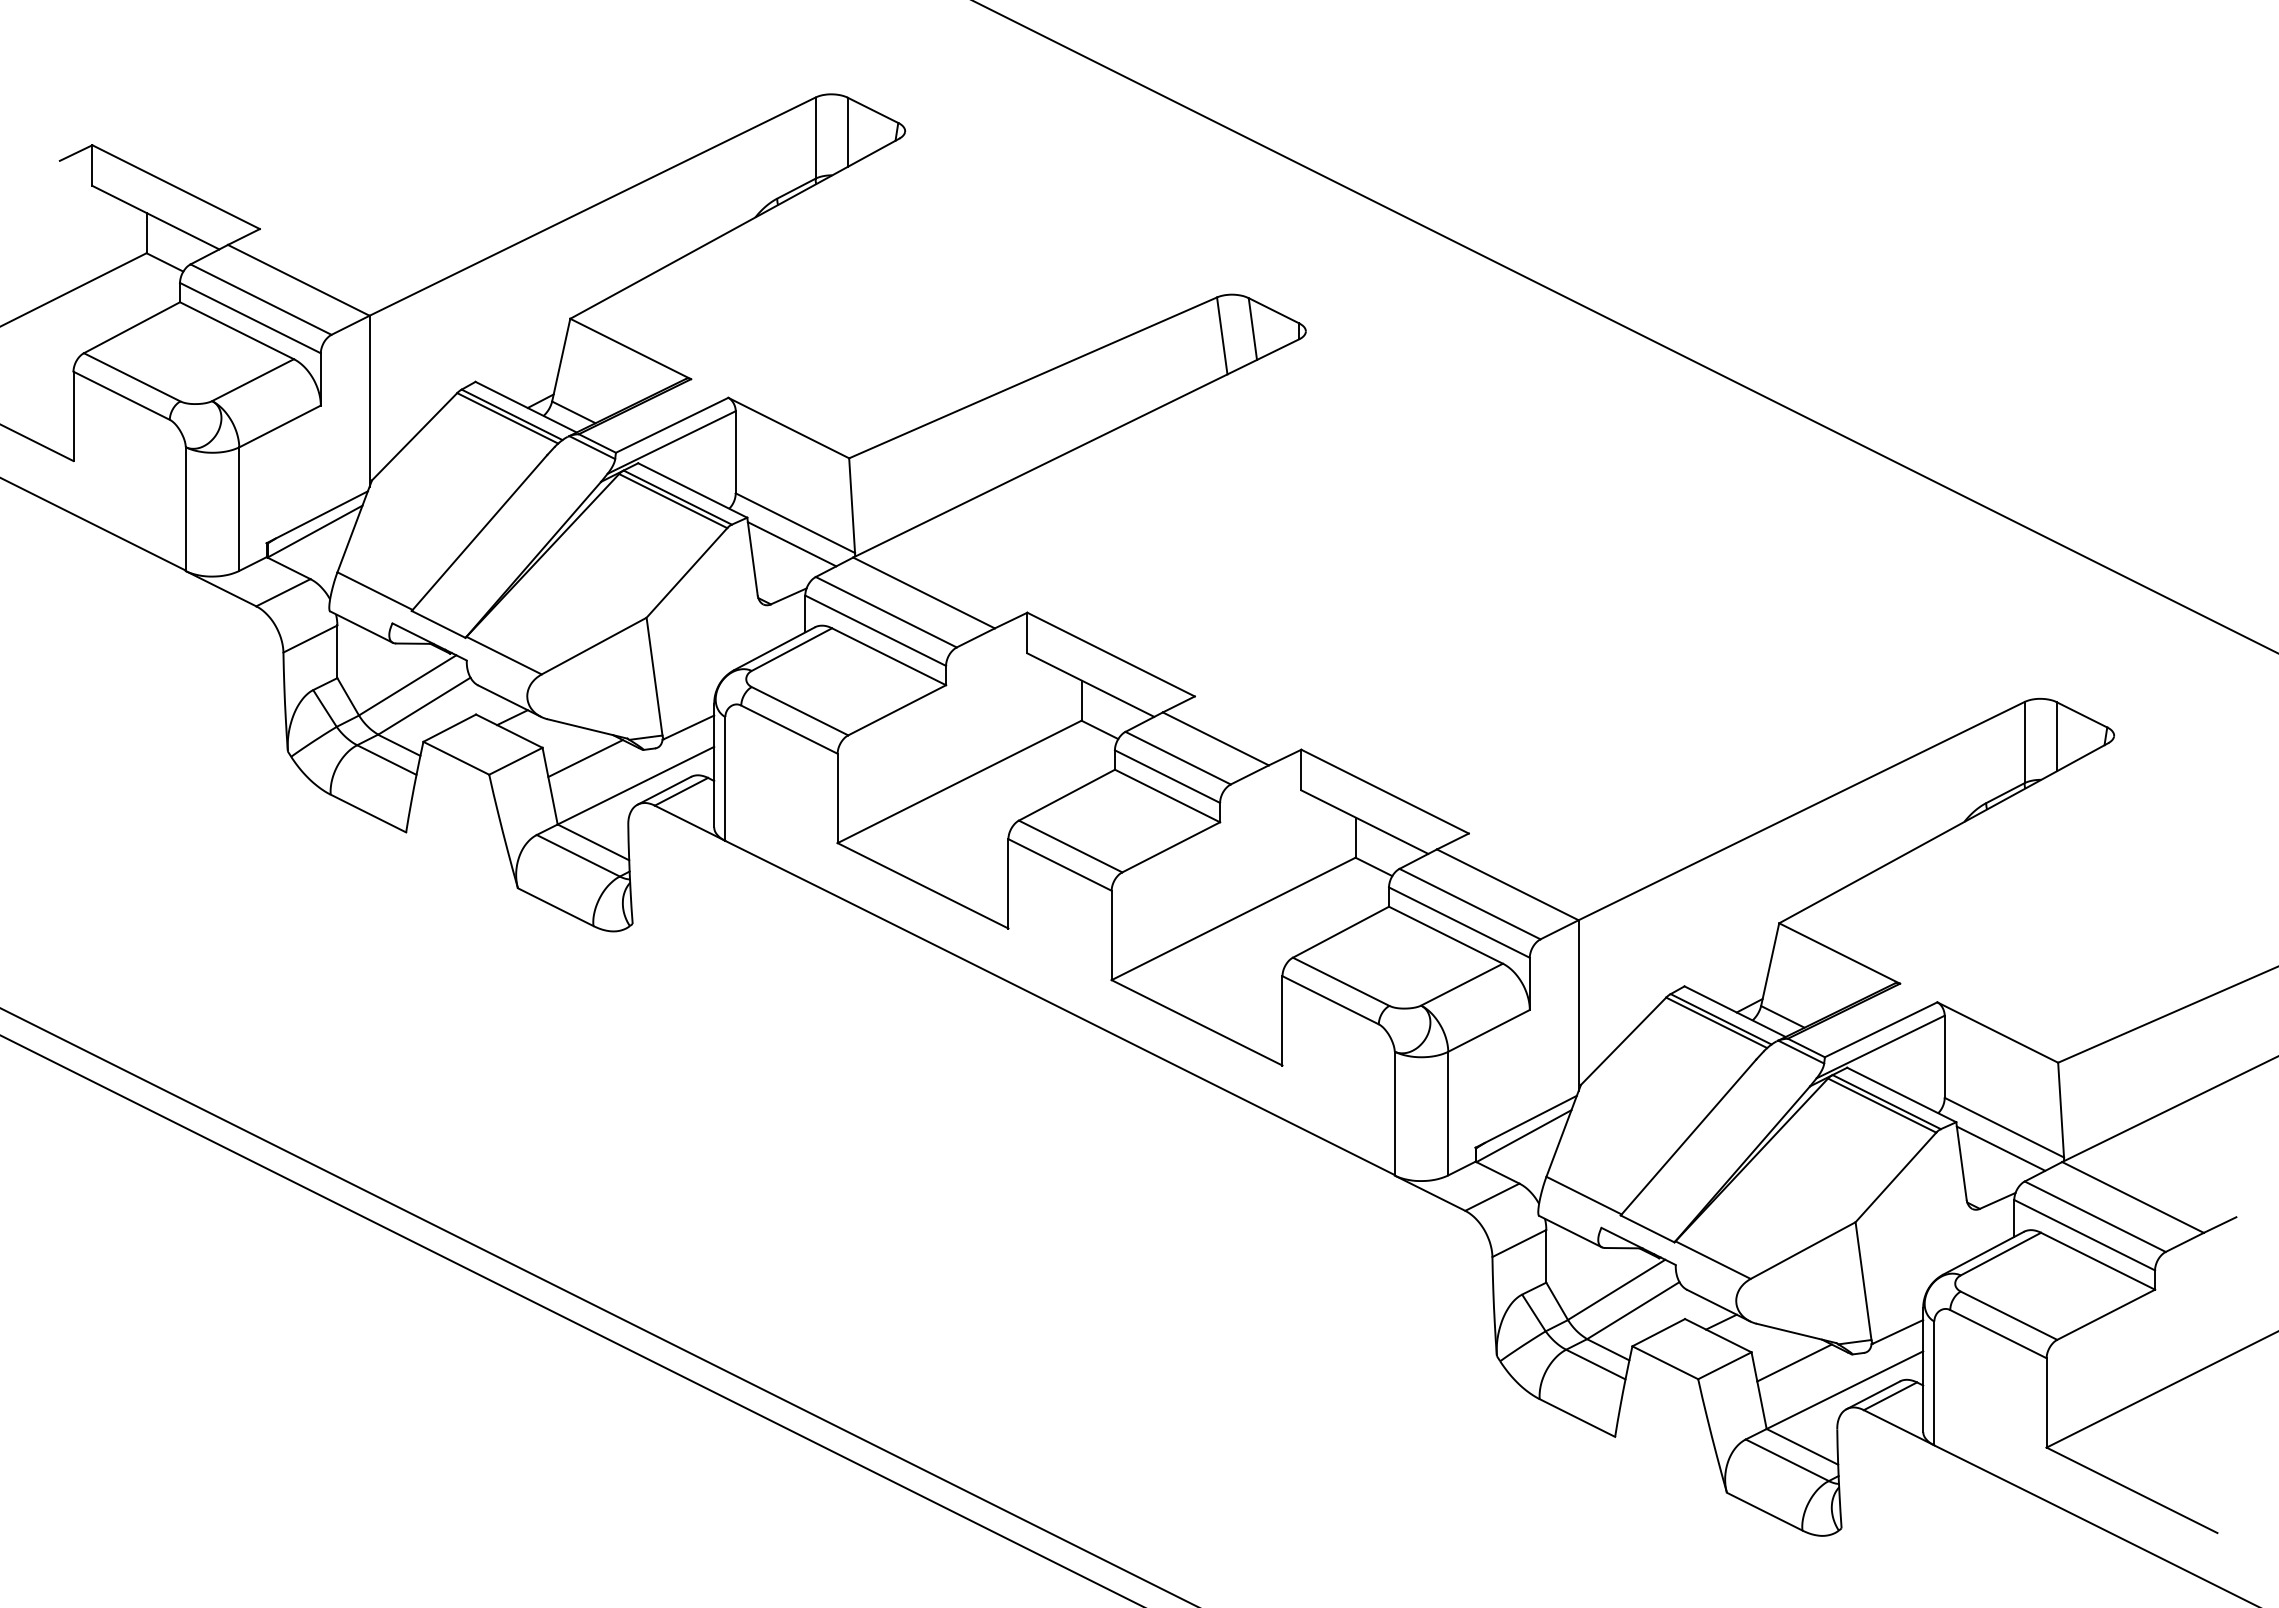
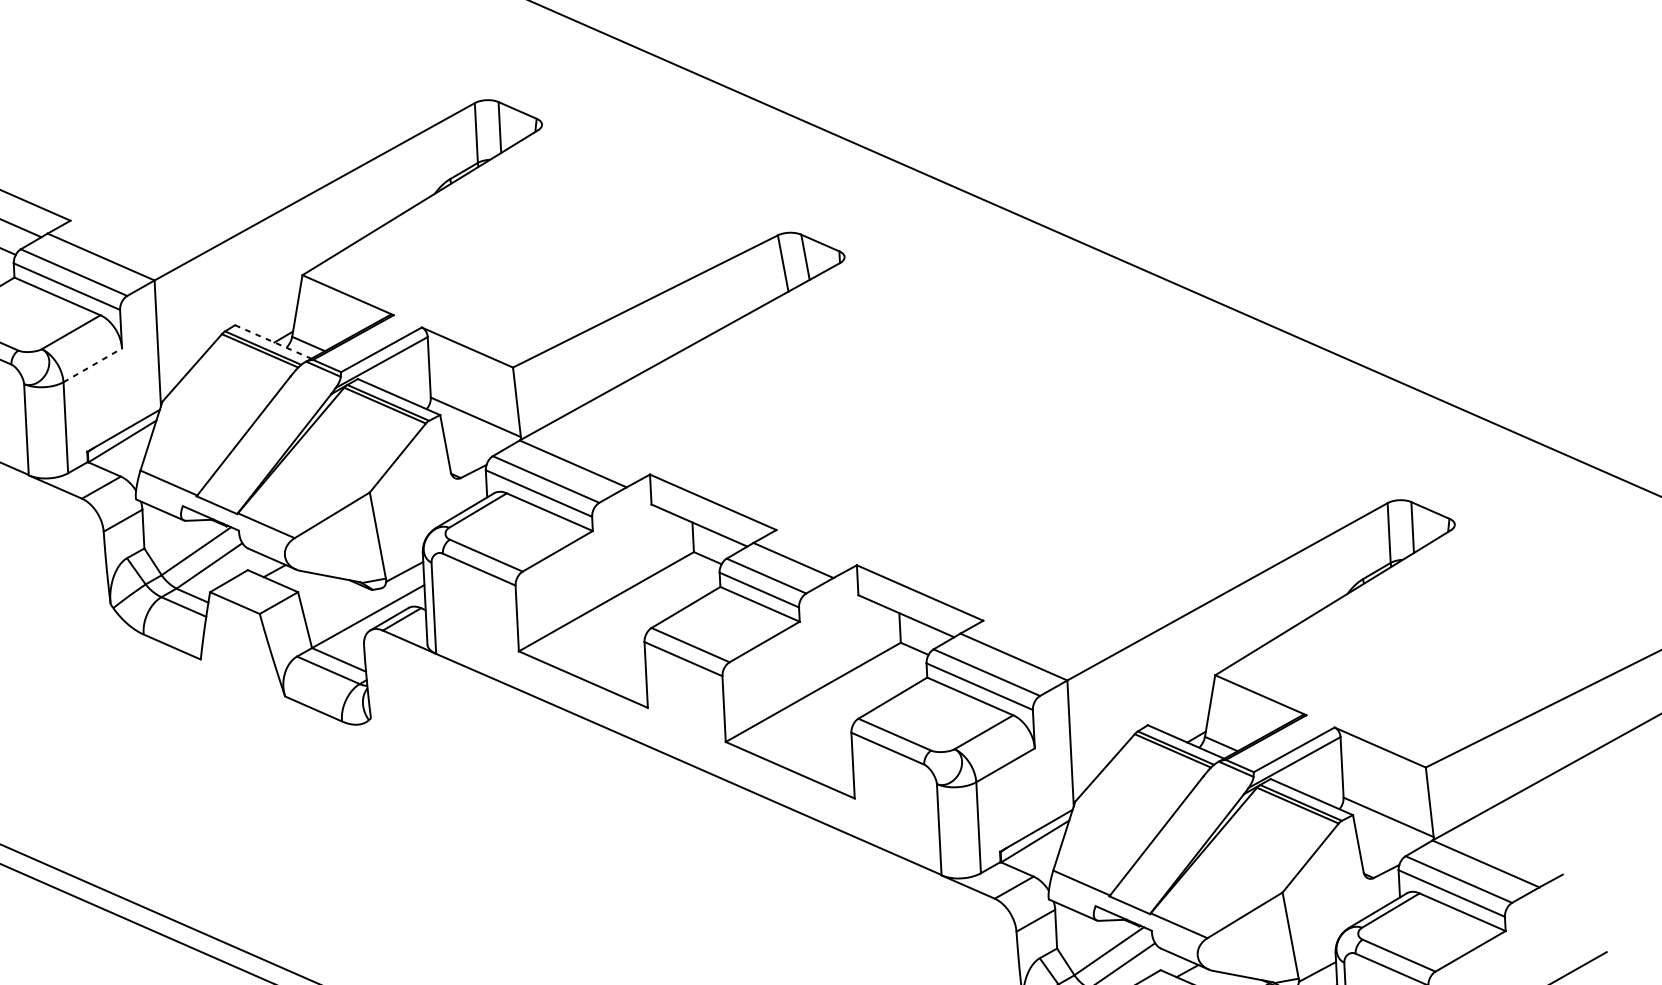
line: (526, 407) -> (273, 342), solid -> dashed
line: (280, 426) -> (93, 365), solid -> dashed
line: (791, 544) -> (473, 433), removed
line: (585, 758) -> (330, 598), removed
line: (2000, 1148) -> (1386, 832), removed

